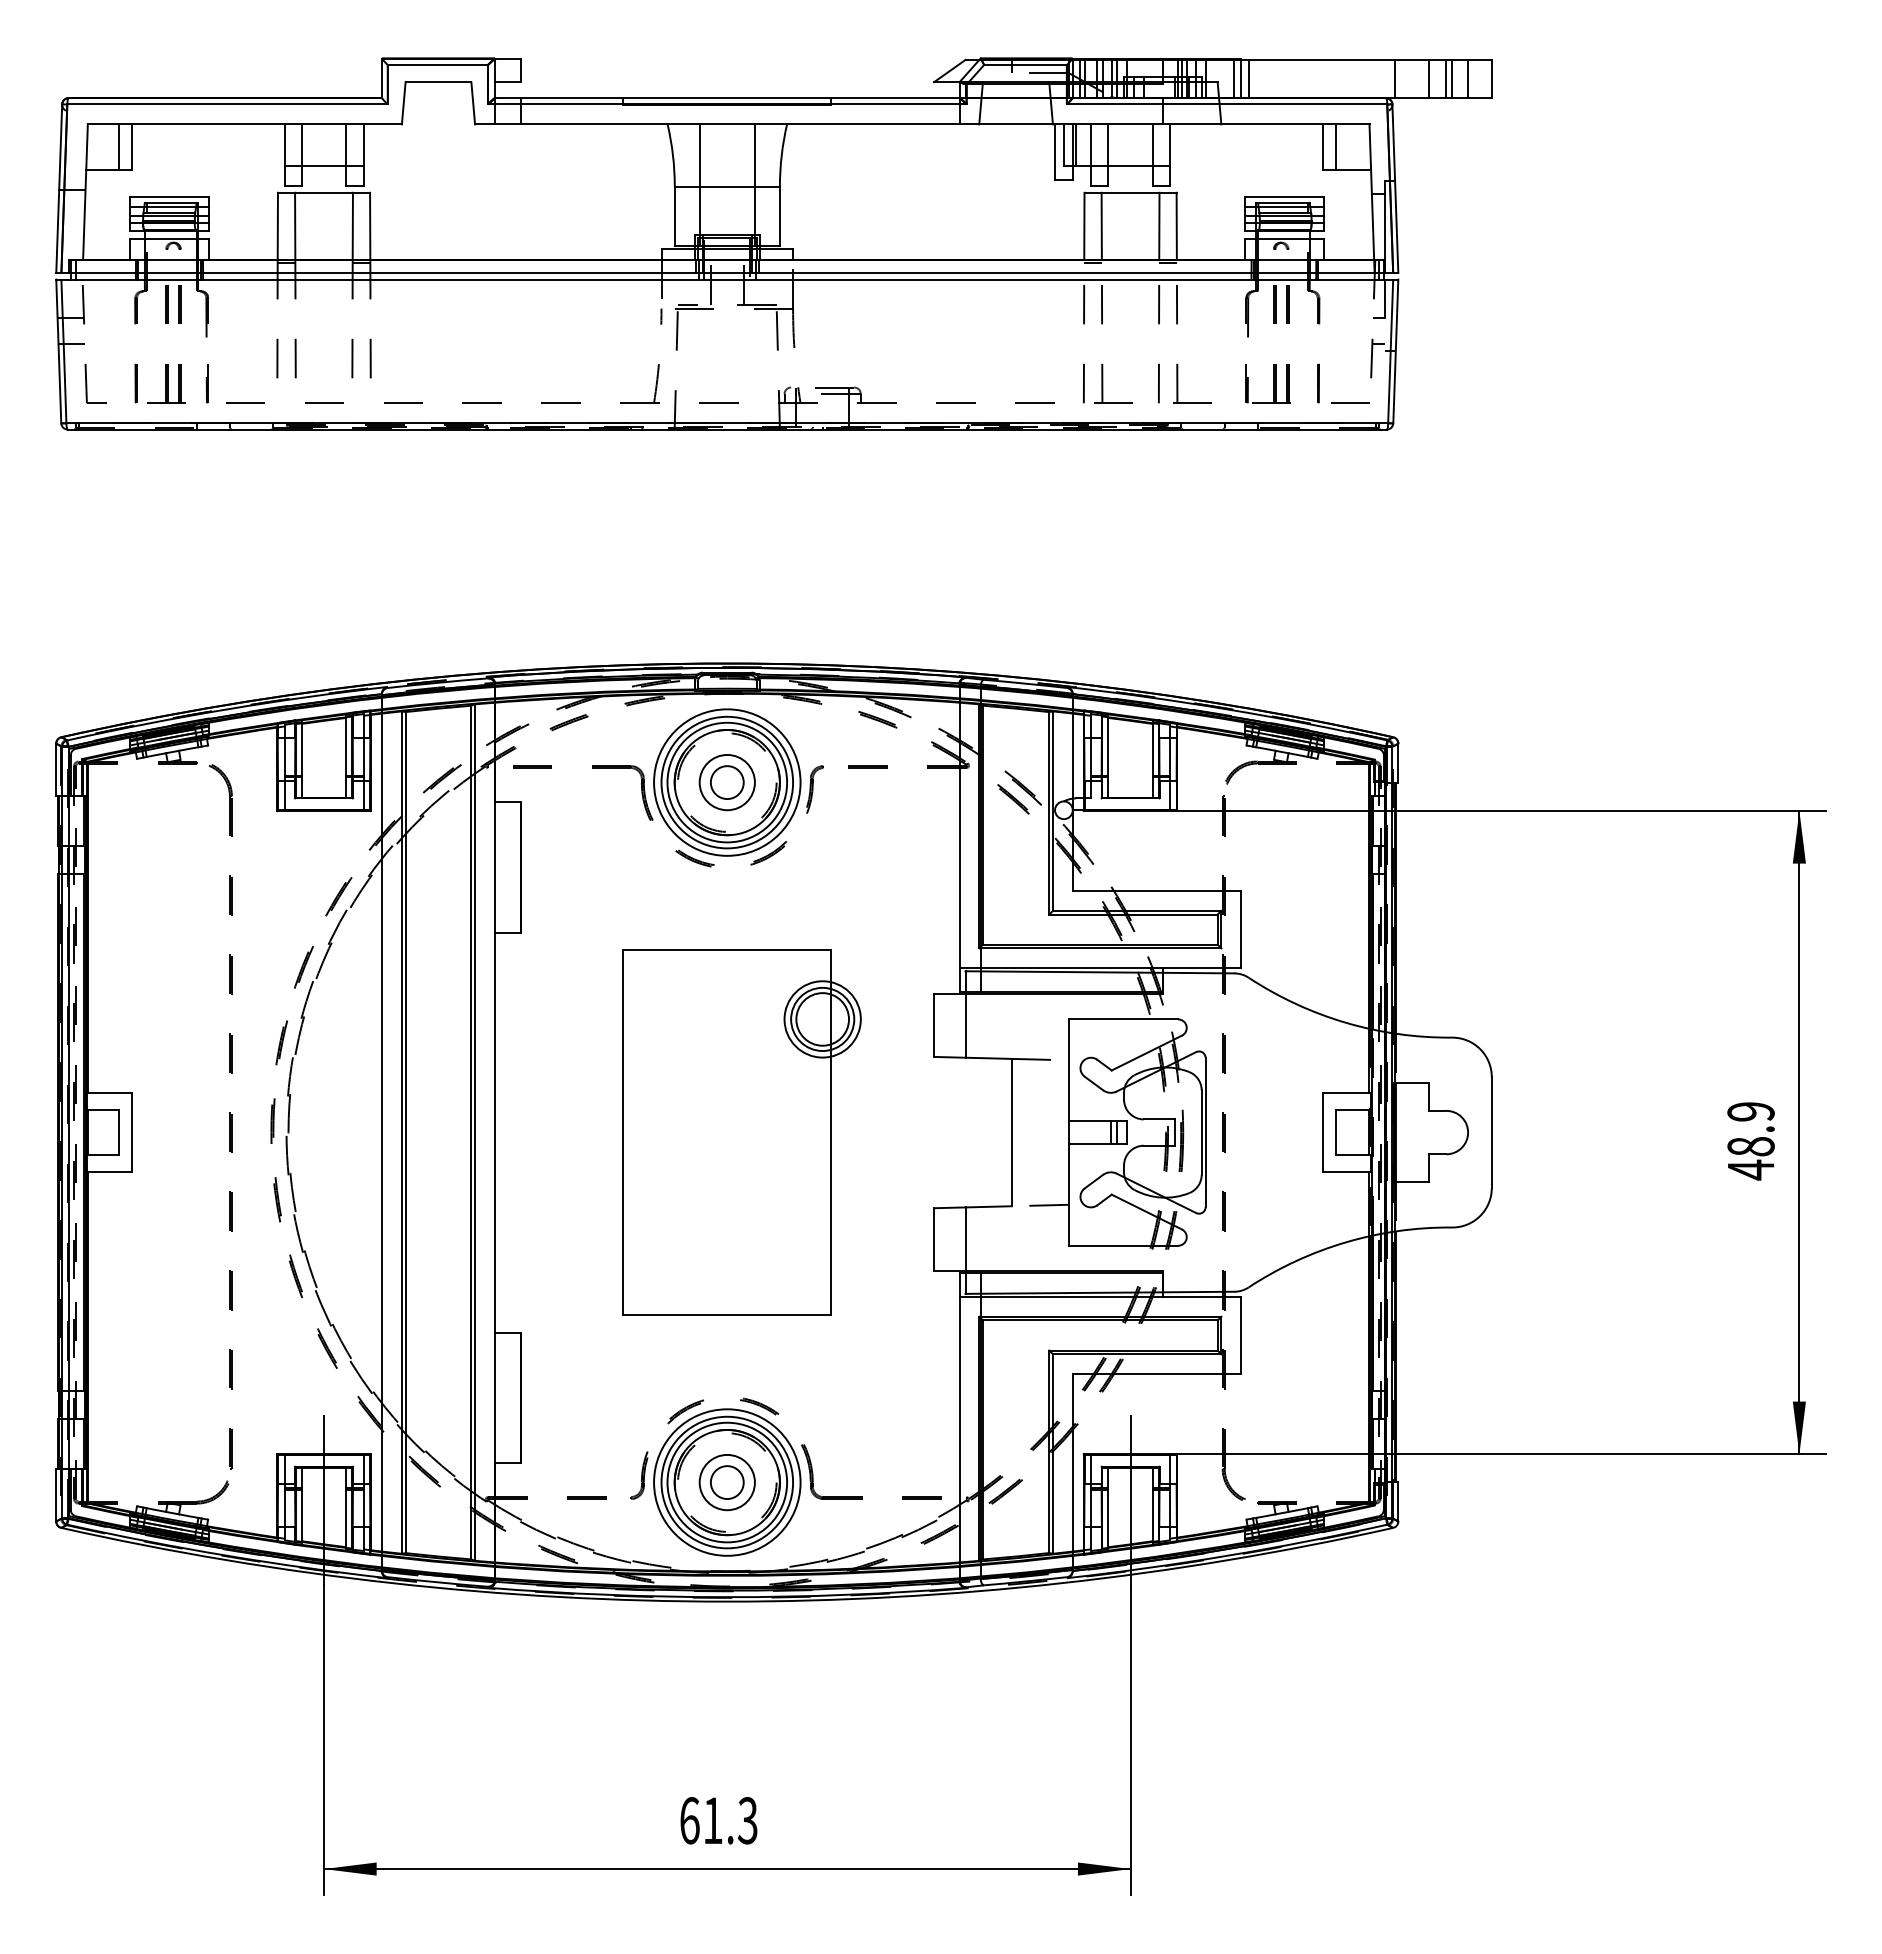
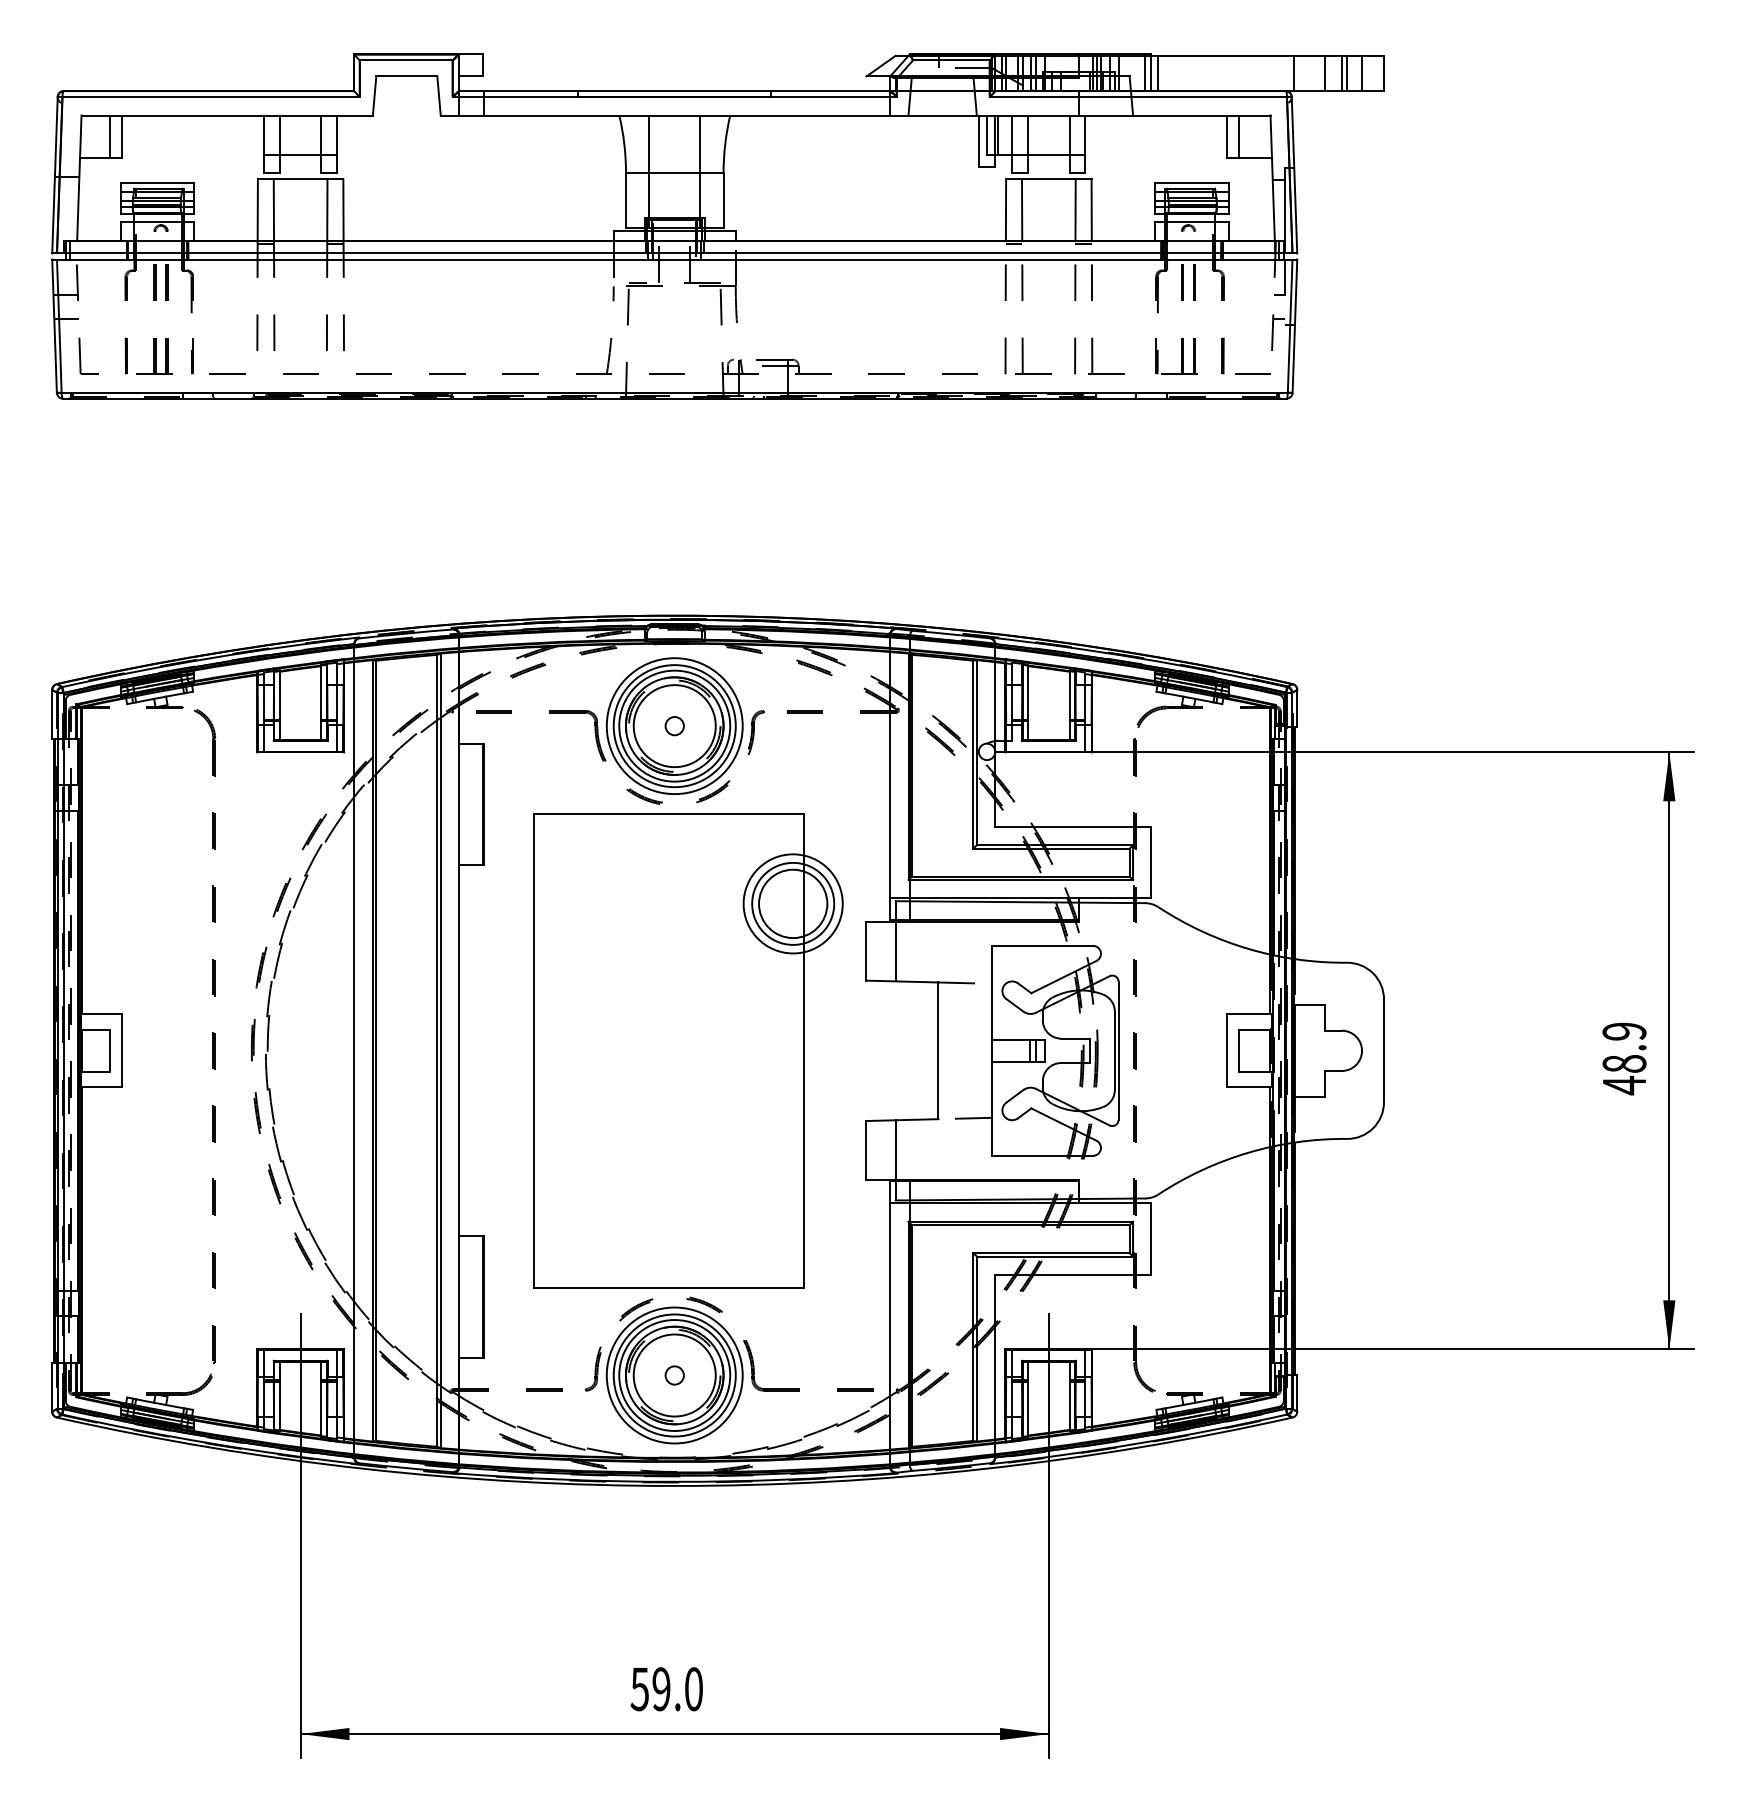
circle: (726, 782) -> (674, 726), size x0.6
circle: (726, 782) -> (674, 726), size x1.6
part: (741, 1132) -> (687, 1050), size x1.4
circle: (726, 1482) -> (674, 1375), size x0.6
circle: (726, 1482) -> (674, 1375), size x1.6
text: (718, 1820) -> (666, 1689), 61.3 -> 59.0

